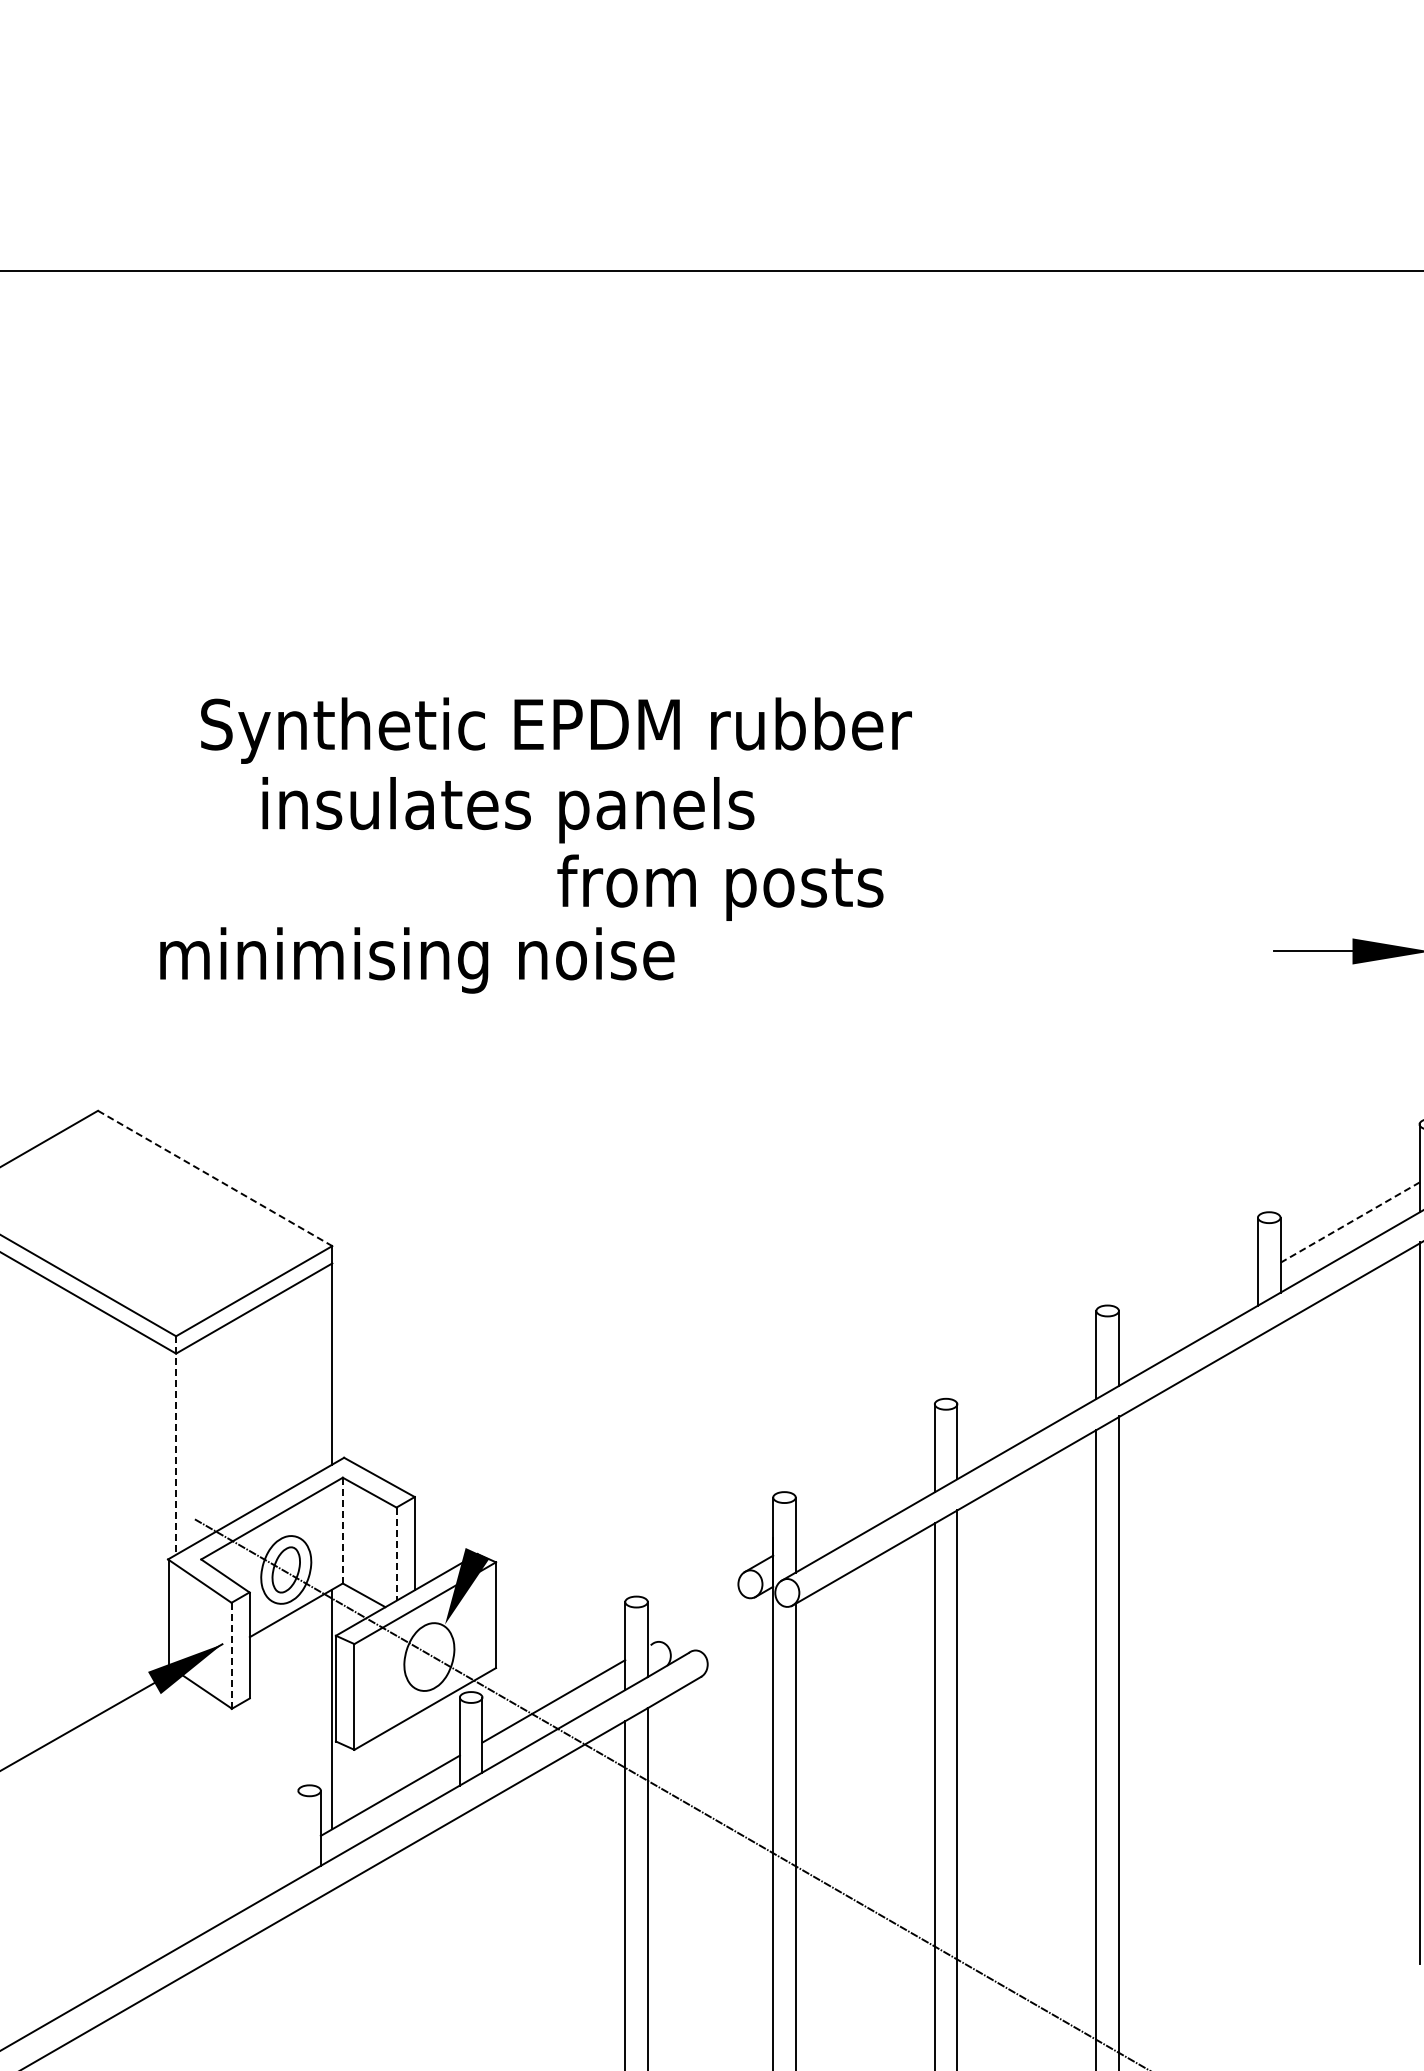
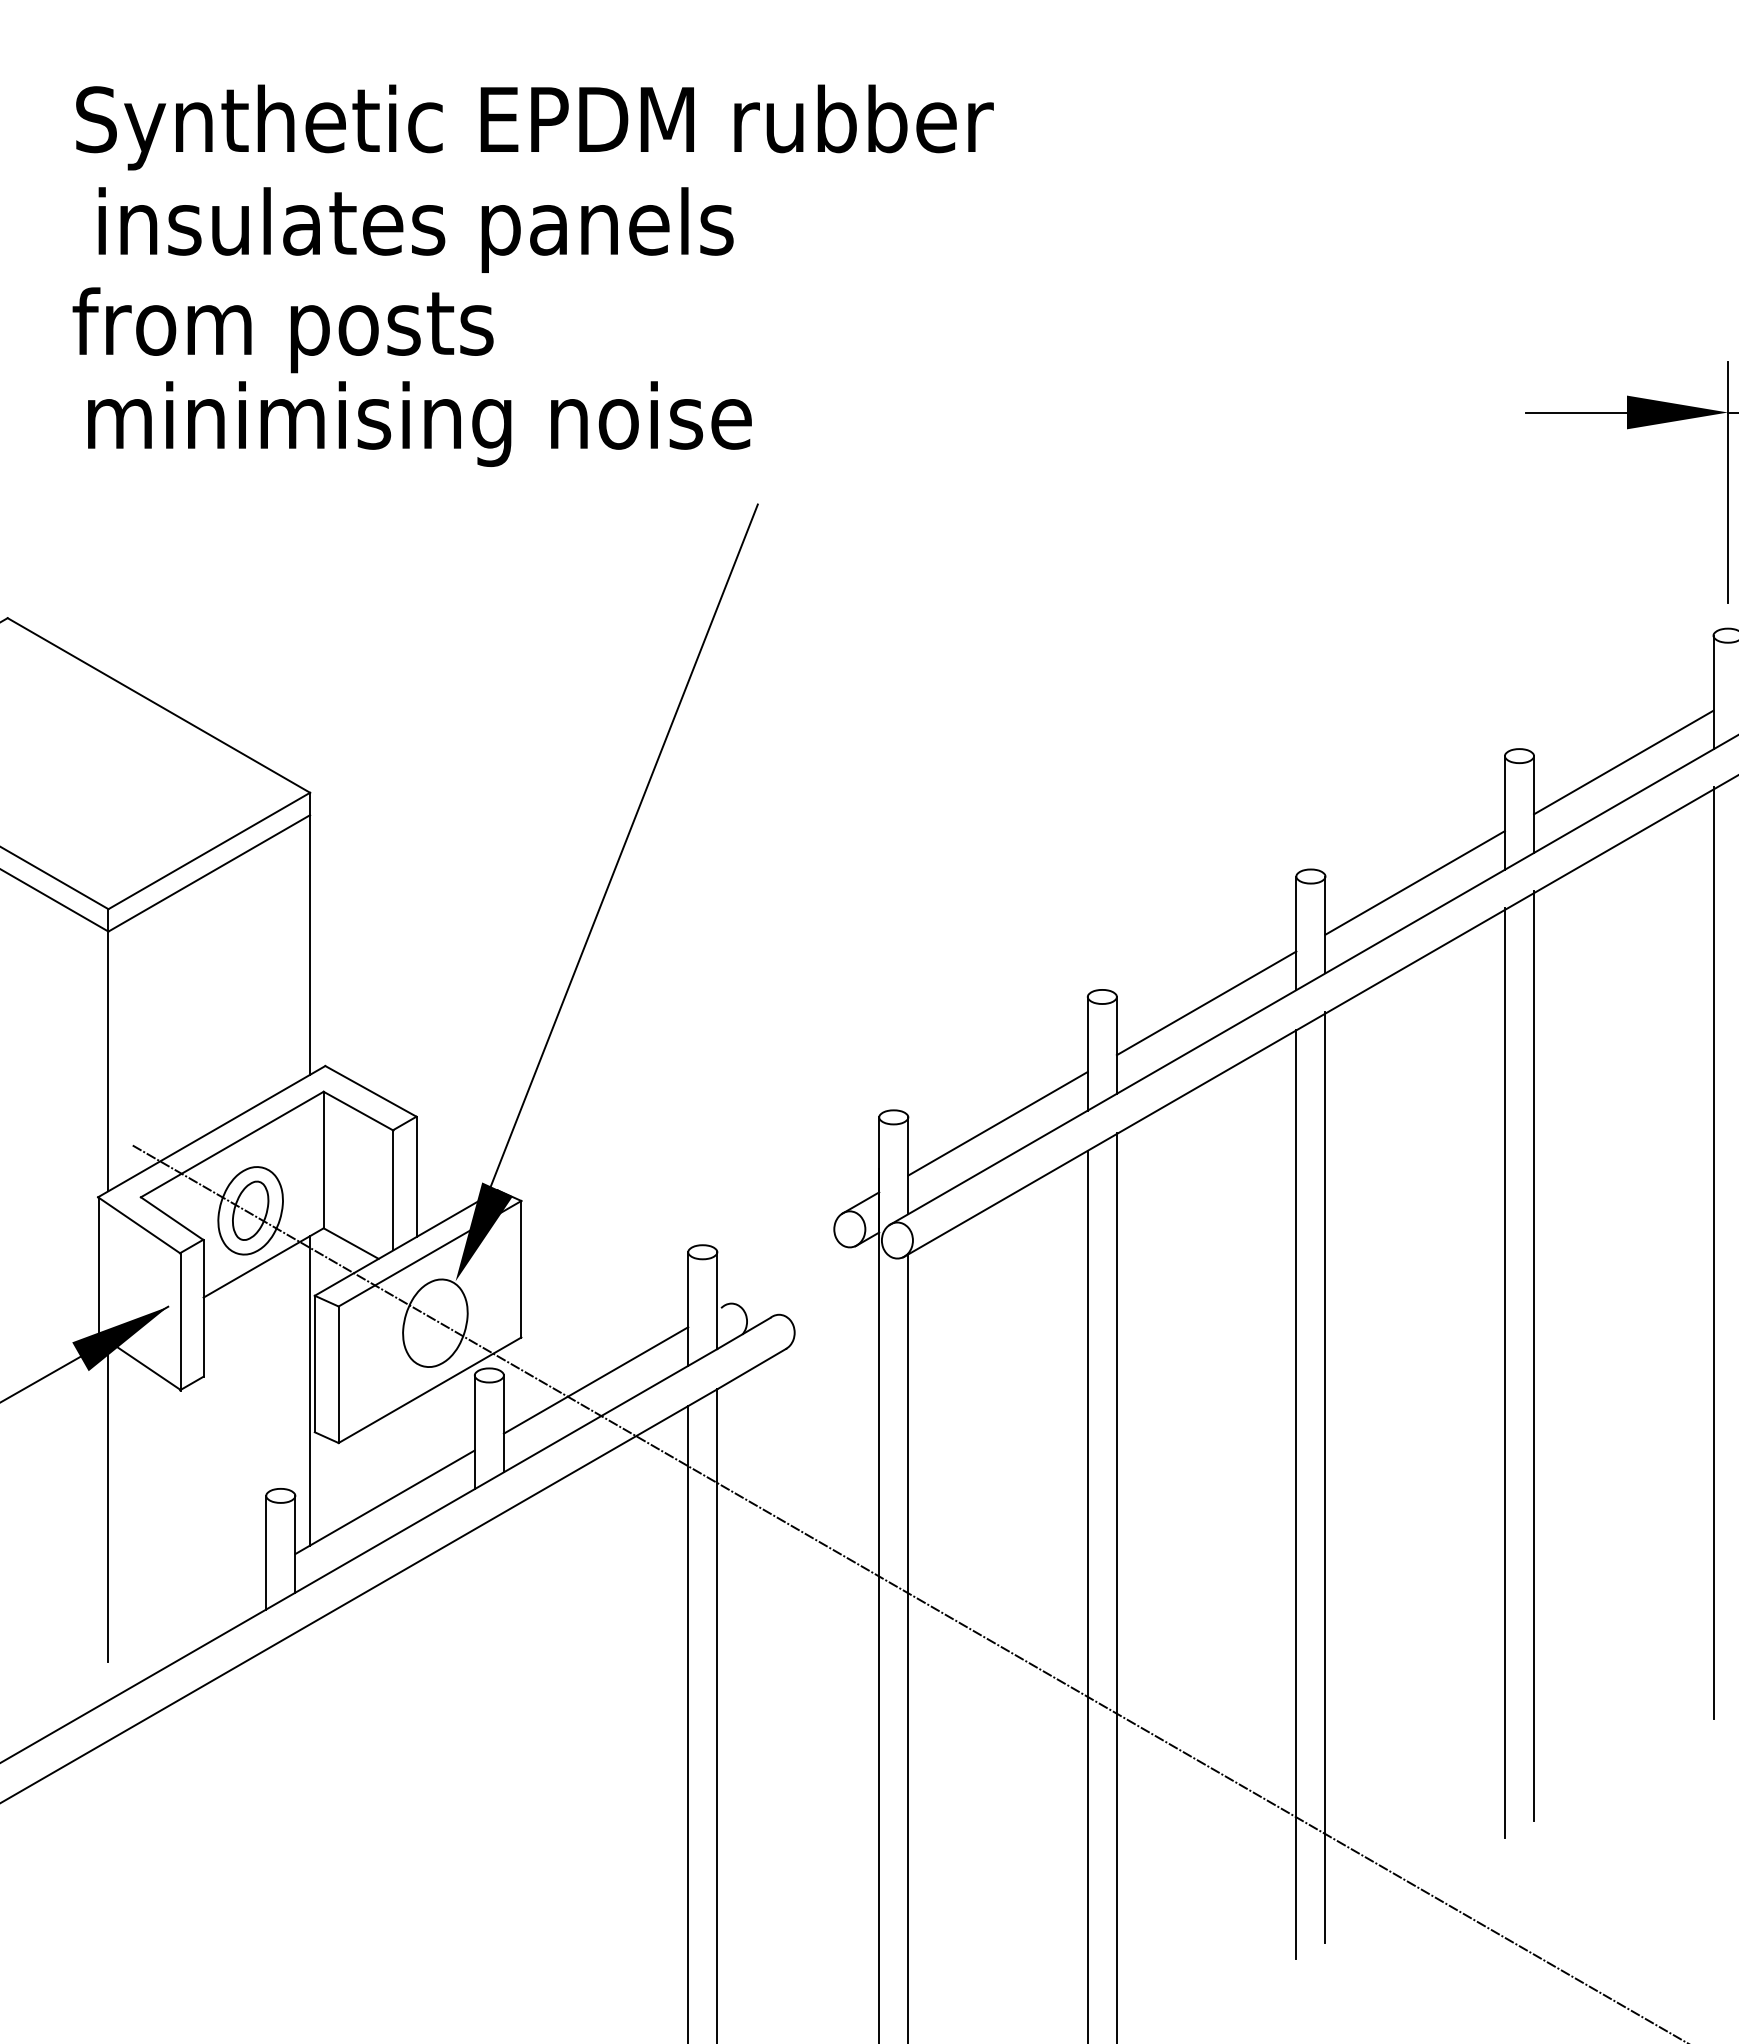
text: (556, 730) -> (534, 127), moved
text: (508, 810) -> (416, 230), moved
text: (720, 887) -> (283, 329), moved
line: (215, 1178) -> (159, 705), dashed -> solid
line: (1350, 1222) -> (1624, 762), dashed -> solid
line: (573, 1293) -> (621, 853), added
line: (1187, 1315) -> (1413, 882), added
line: (1026, 1409) -> (1206, 1003), added
line: (176, 1446) -> (108, 1051), dashed -> solid
line: (864, 1502) -> (997, 1123), added
line: (342, 1530) -> (323, 1159), dashed -> solid
line: (396, 1554) -> (392, 1190), dashed -> solid
line: (232, 1656) -> (181, 1322), dashed -> solid
line: (1280, 1681) -> (1534, 1354), added
line: (1257, 1695) -> (1504, 1372), added
line: (176, 1794) -> (108, 1500), added
line: (298, 1834) -> (266, 1552), added

